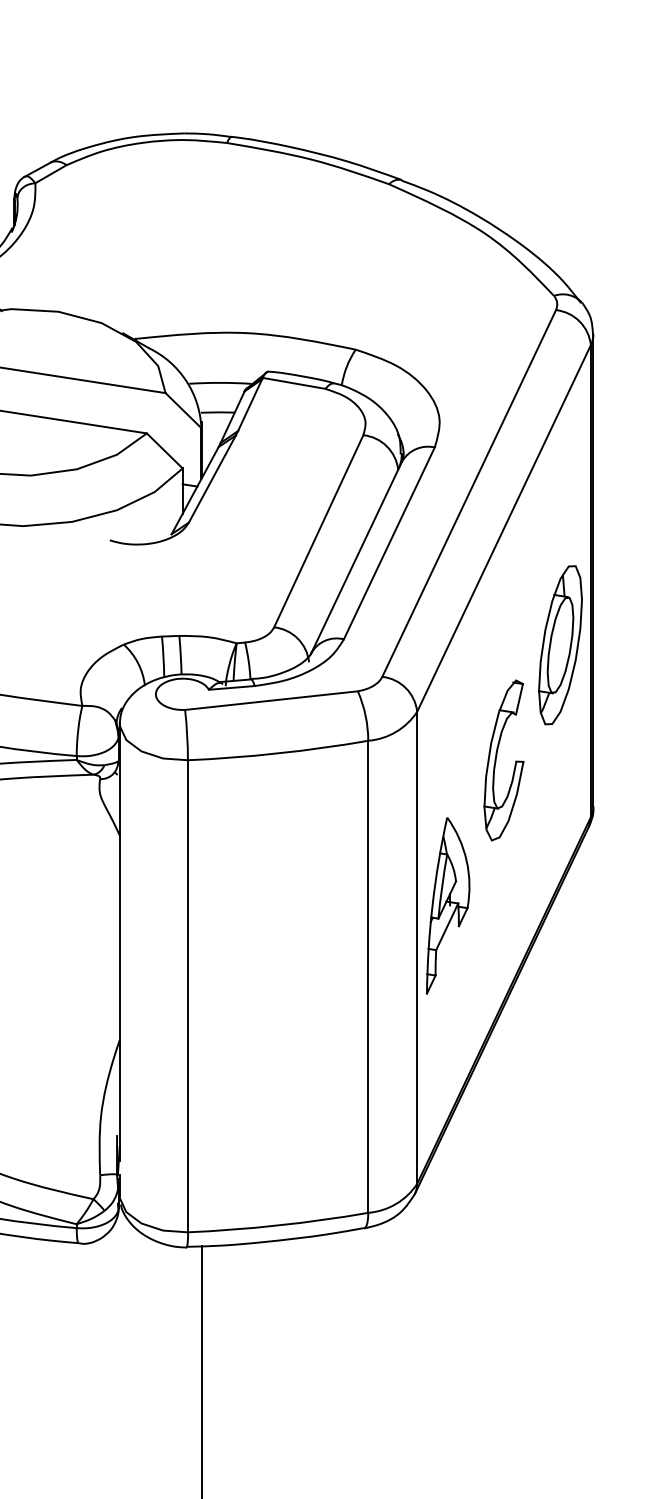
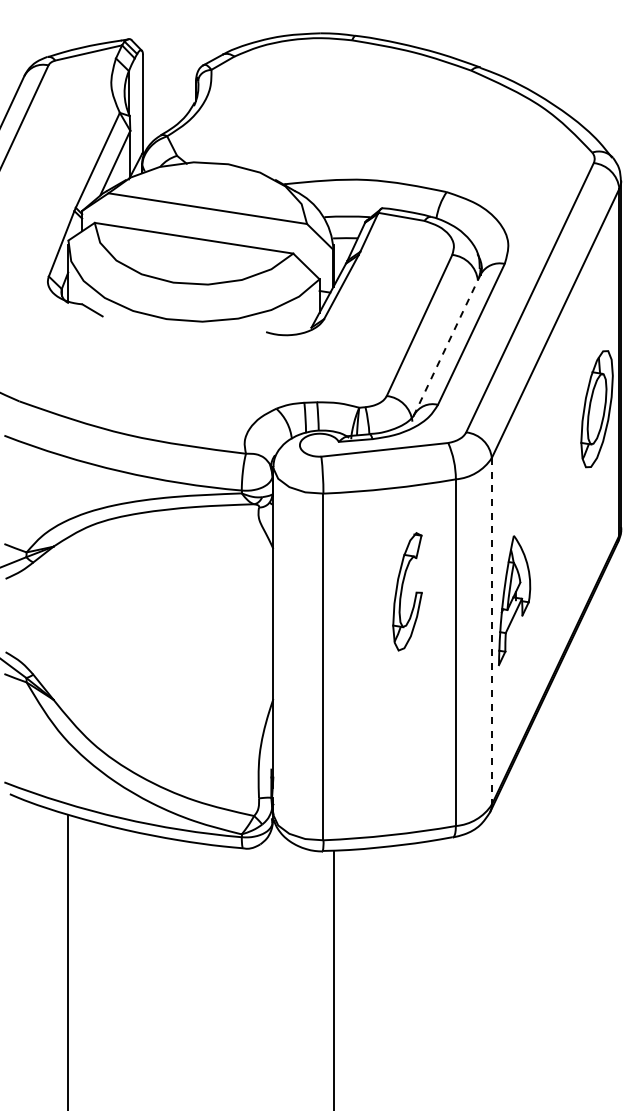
line: (356, 557) -> (447, 344), solid -> dashed
part: (503, 760) -> (407, 591), moved
line: (416, 947) -> (491, 631), solid -> dashed

